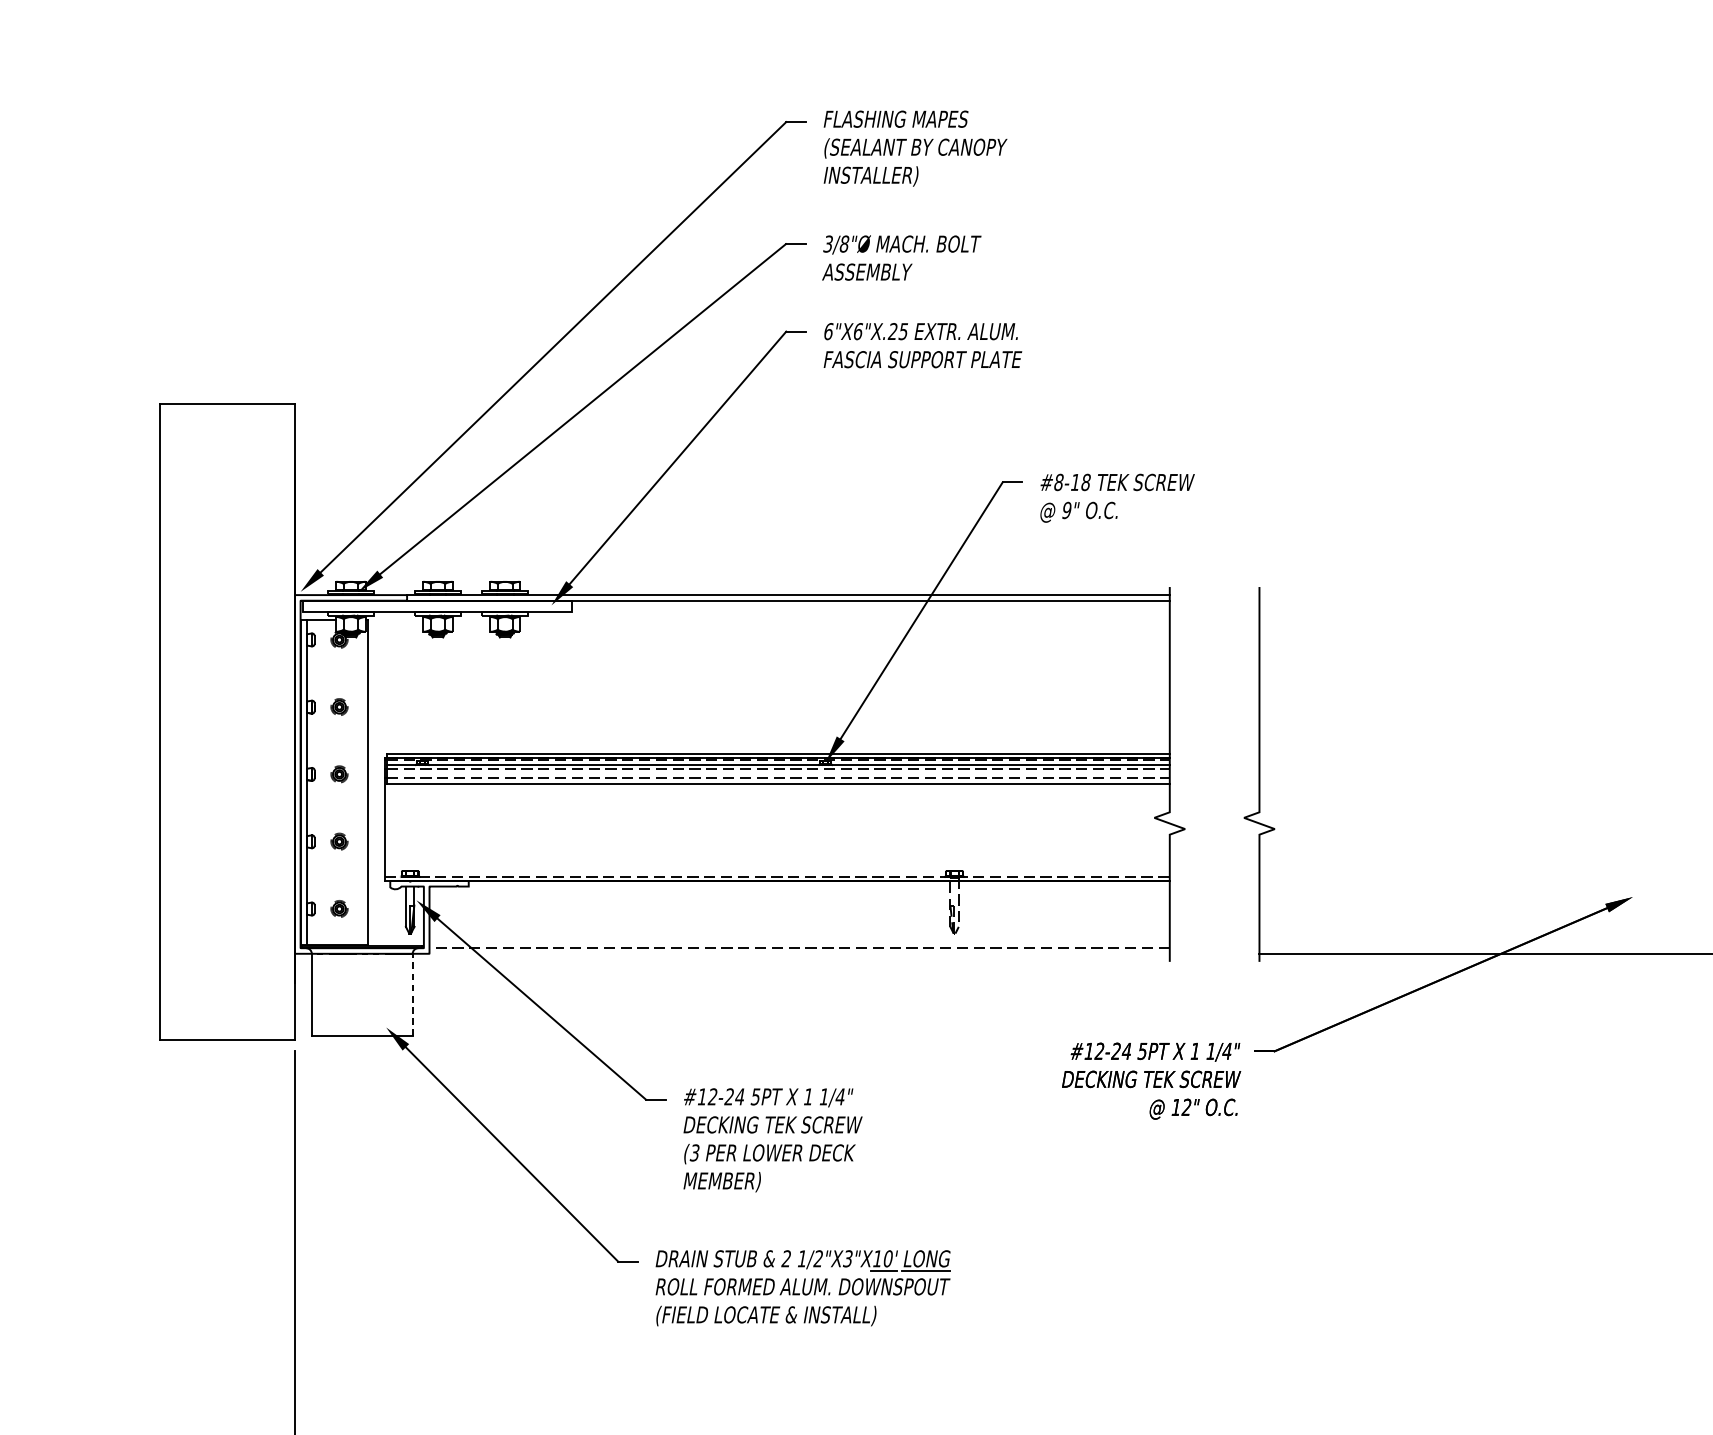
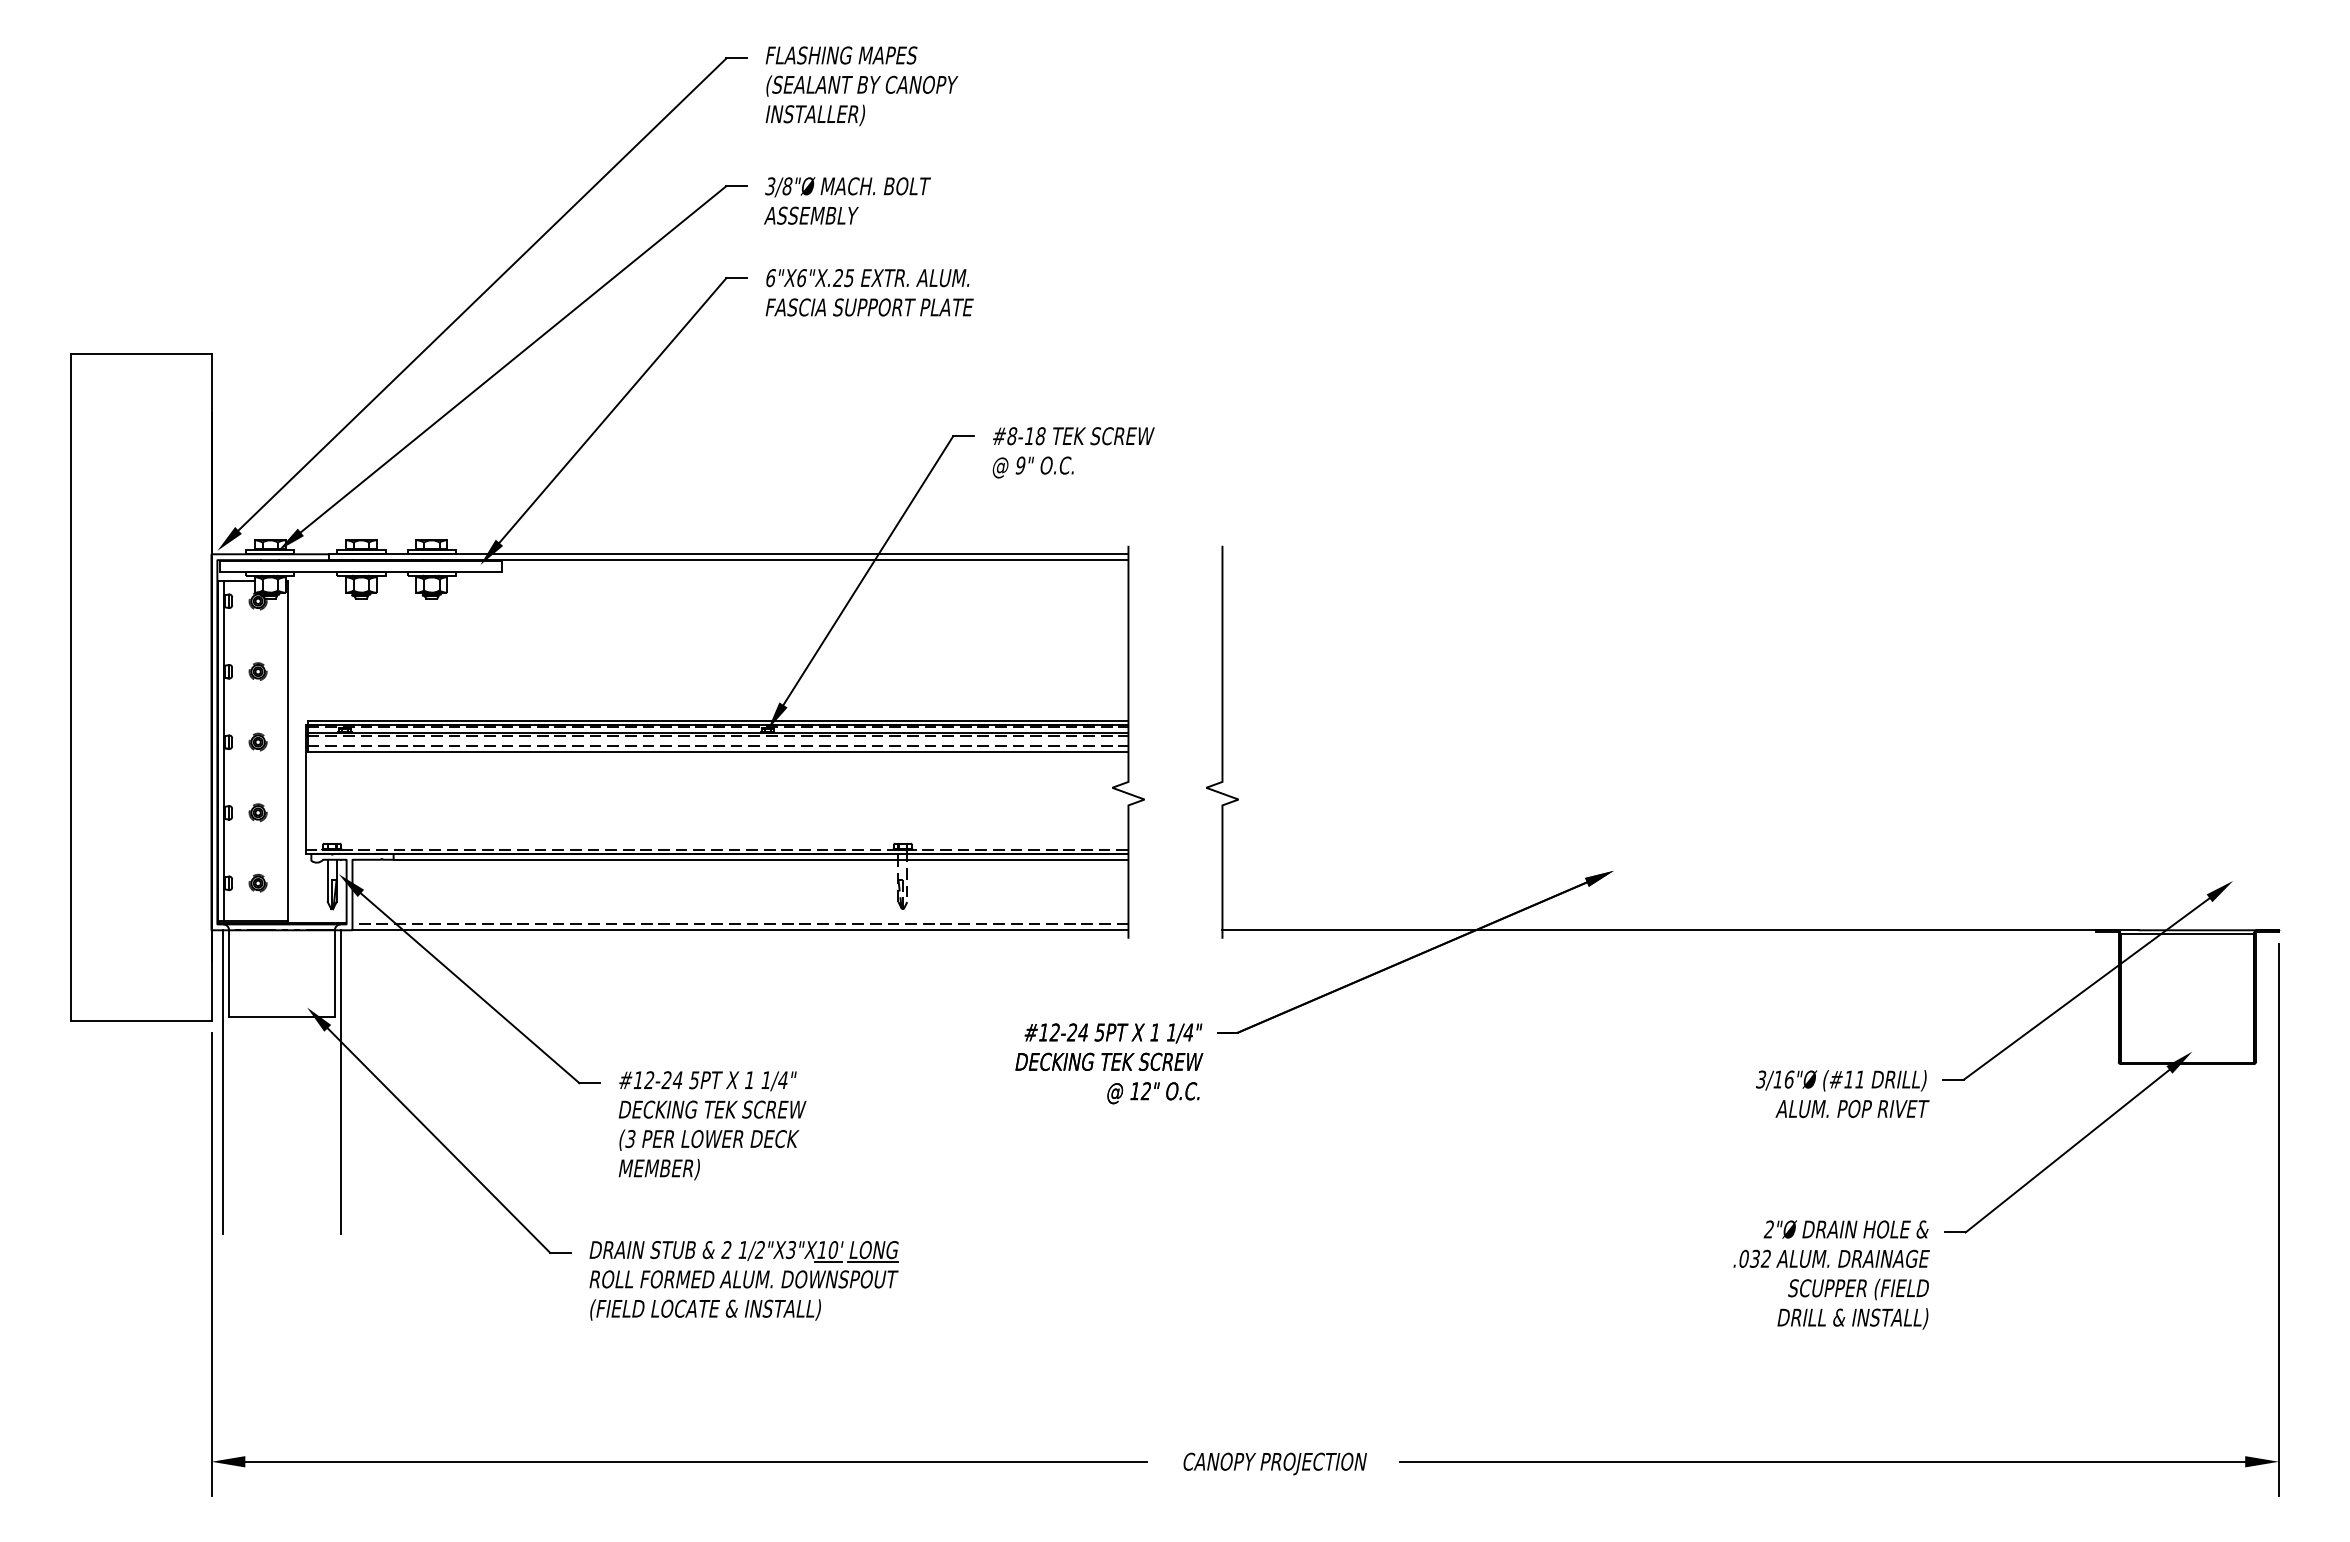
line: (818, 886) -> (760, 859), added
line: (799, 954) -> (740, 930), added
line: (412, 994) -> (334, 972), dashed -> solid
line: (306, 1098) -> (223, 1081), added
line: (418, 1098) -> (340, 1081), added

